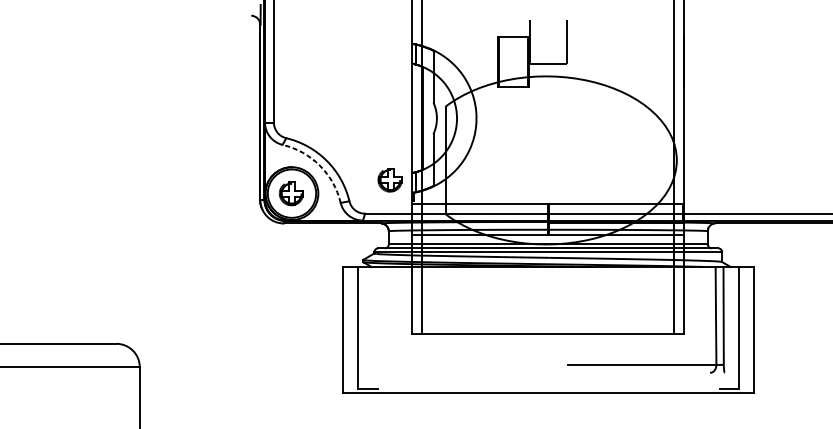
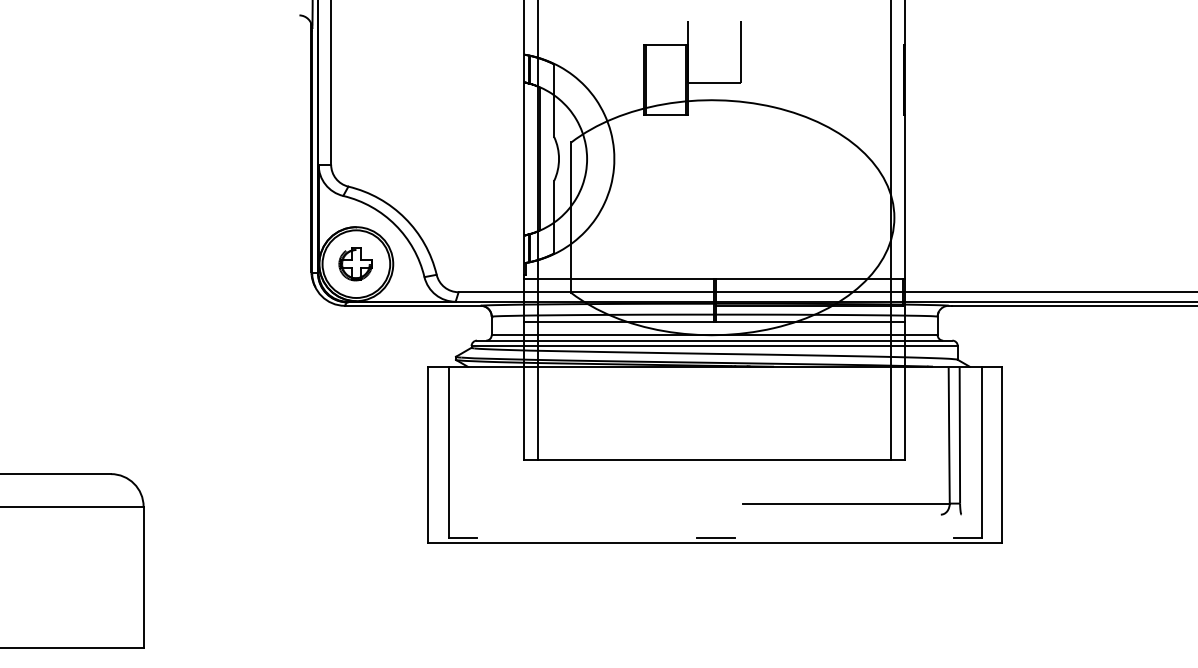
arc: (319, 166) -> (395, 225), dashed -> solid
part: (390, 180) -> (493, 245), removed
line: (549, 389) -> (716, 537), added

